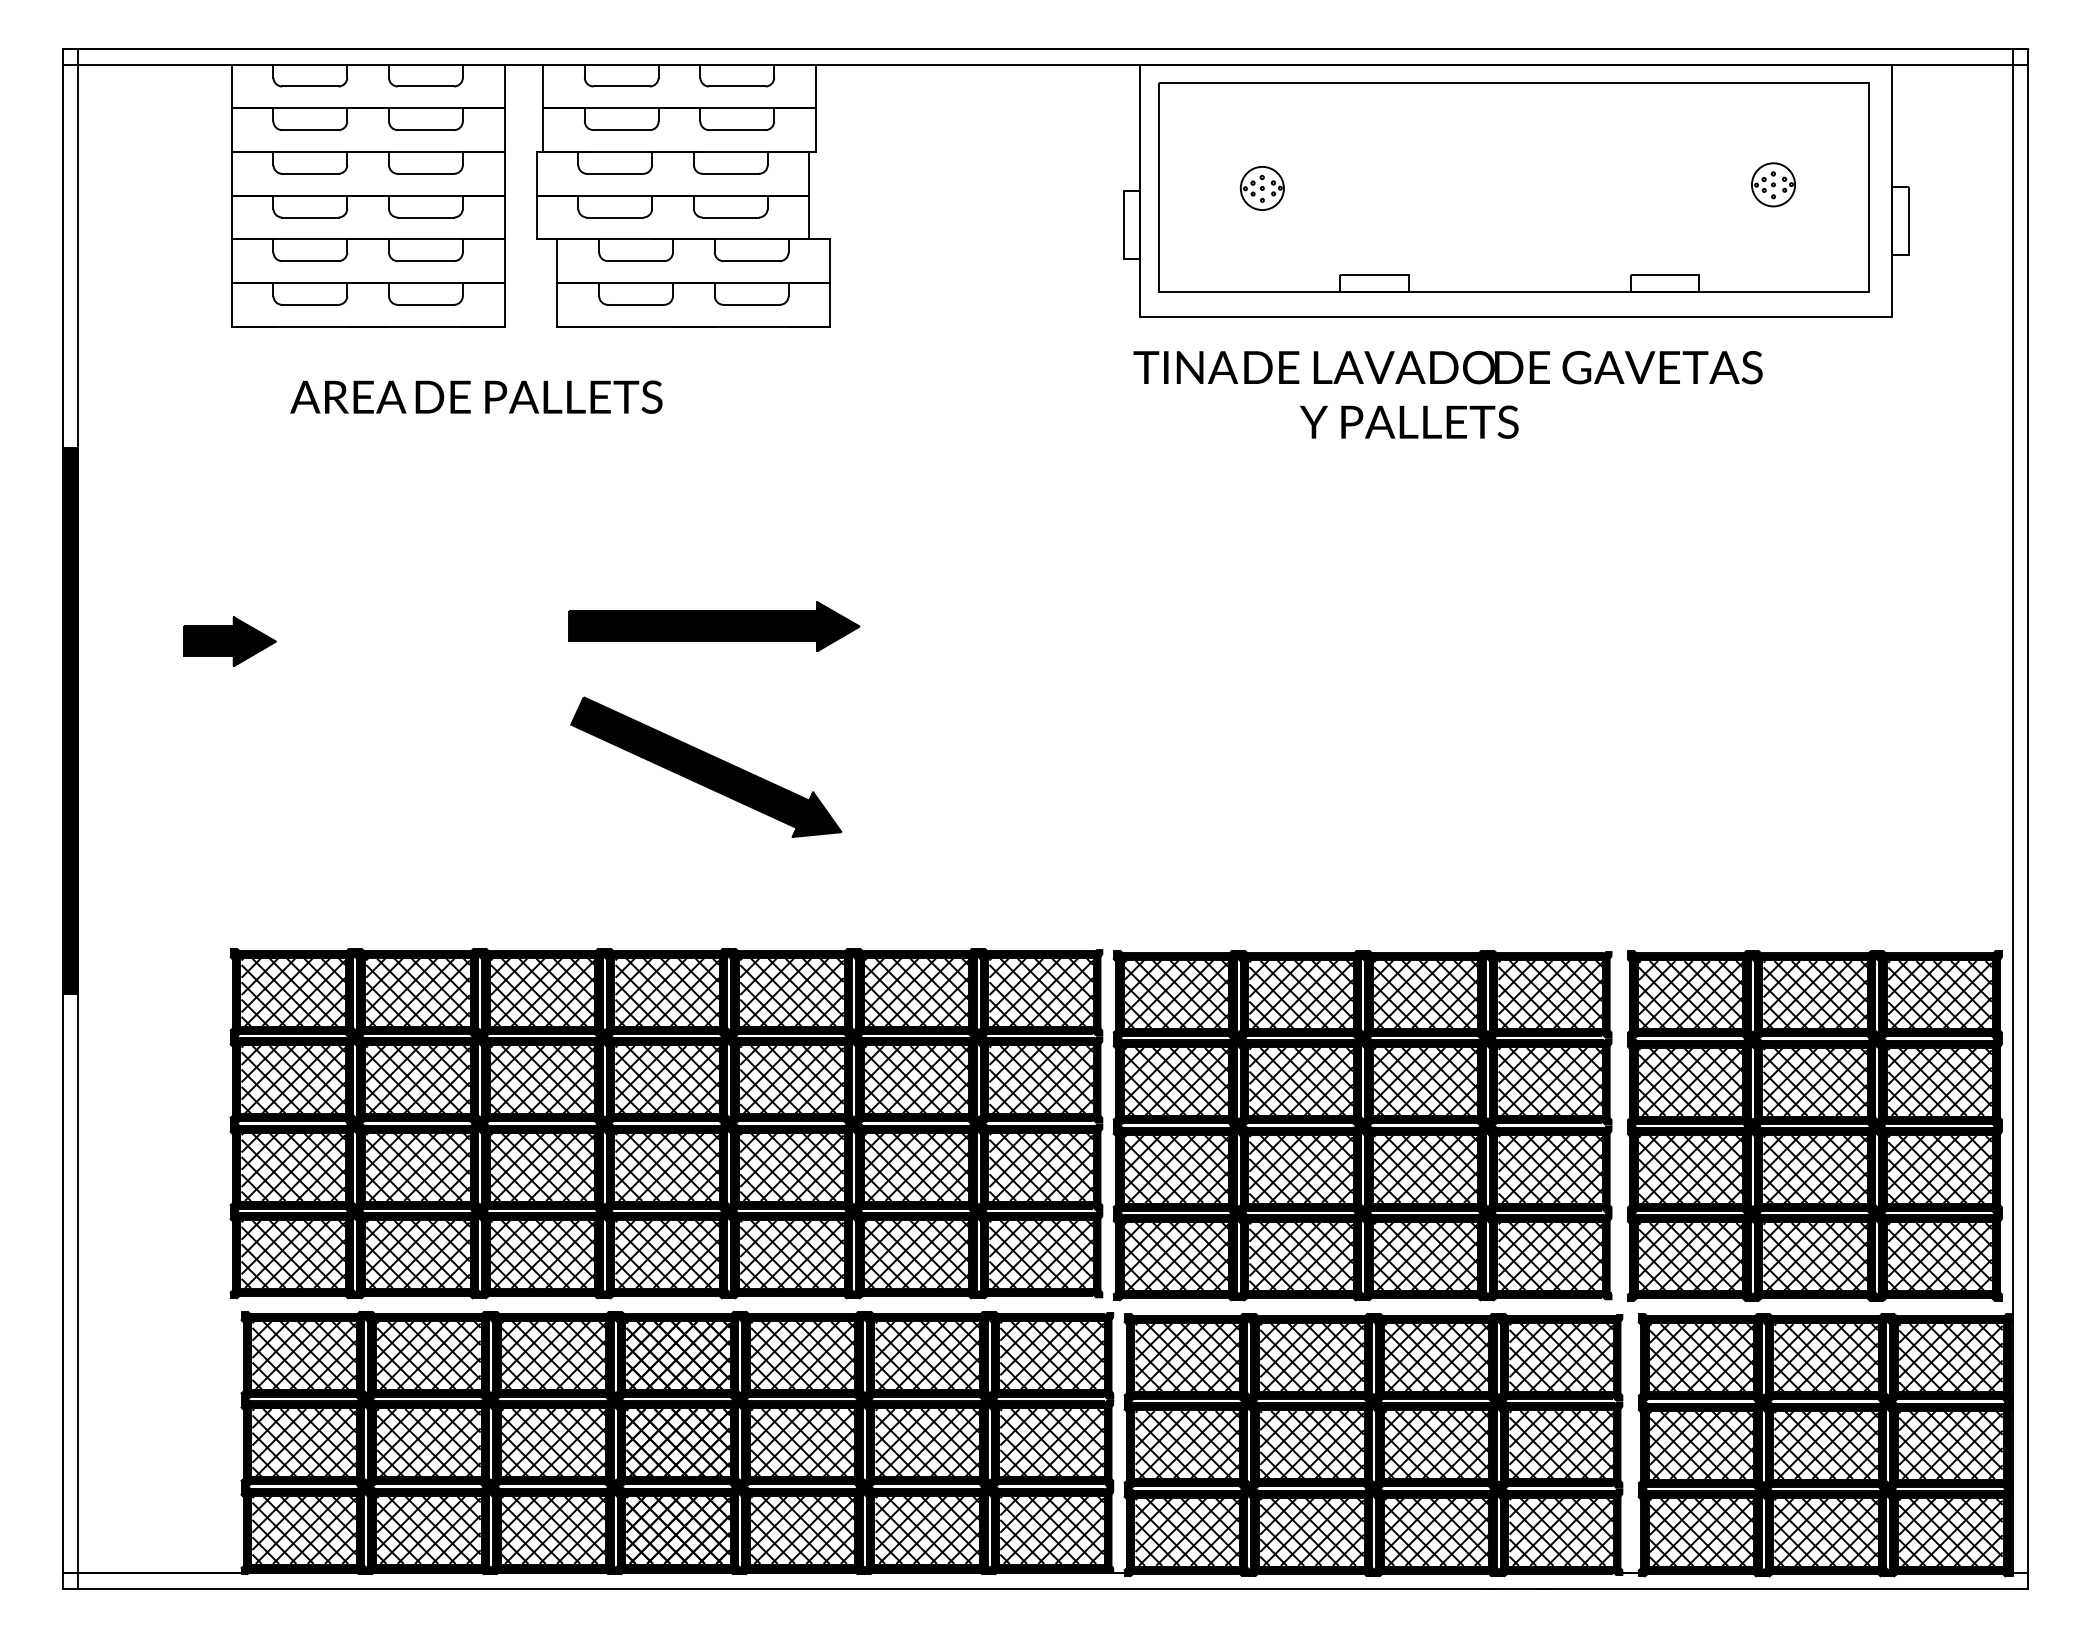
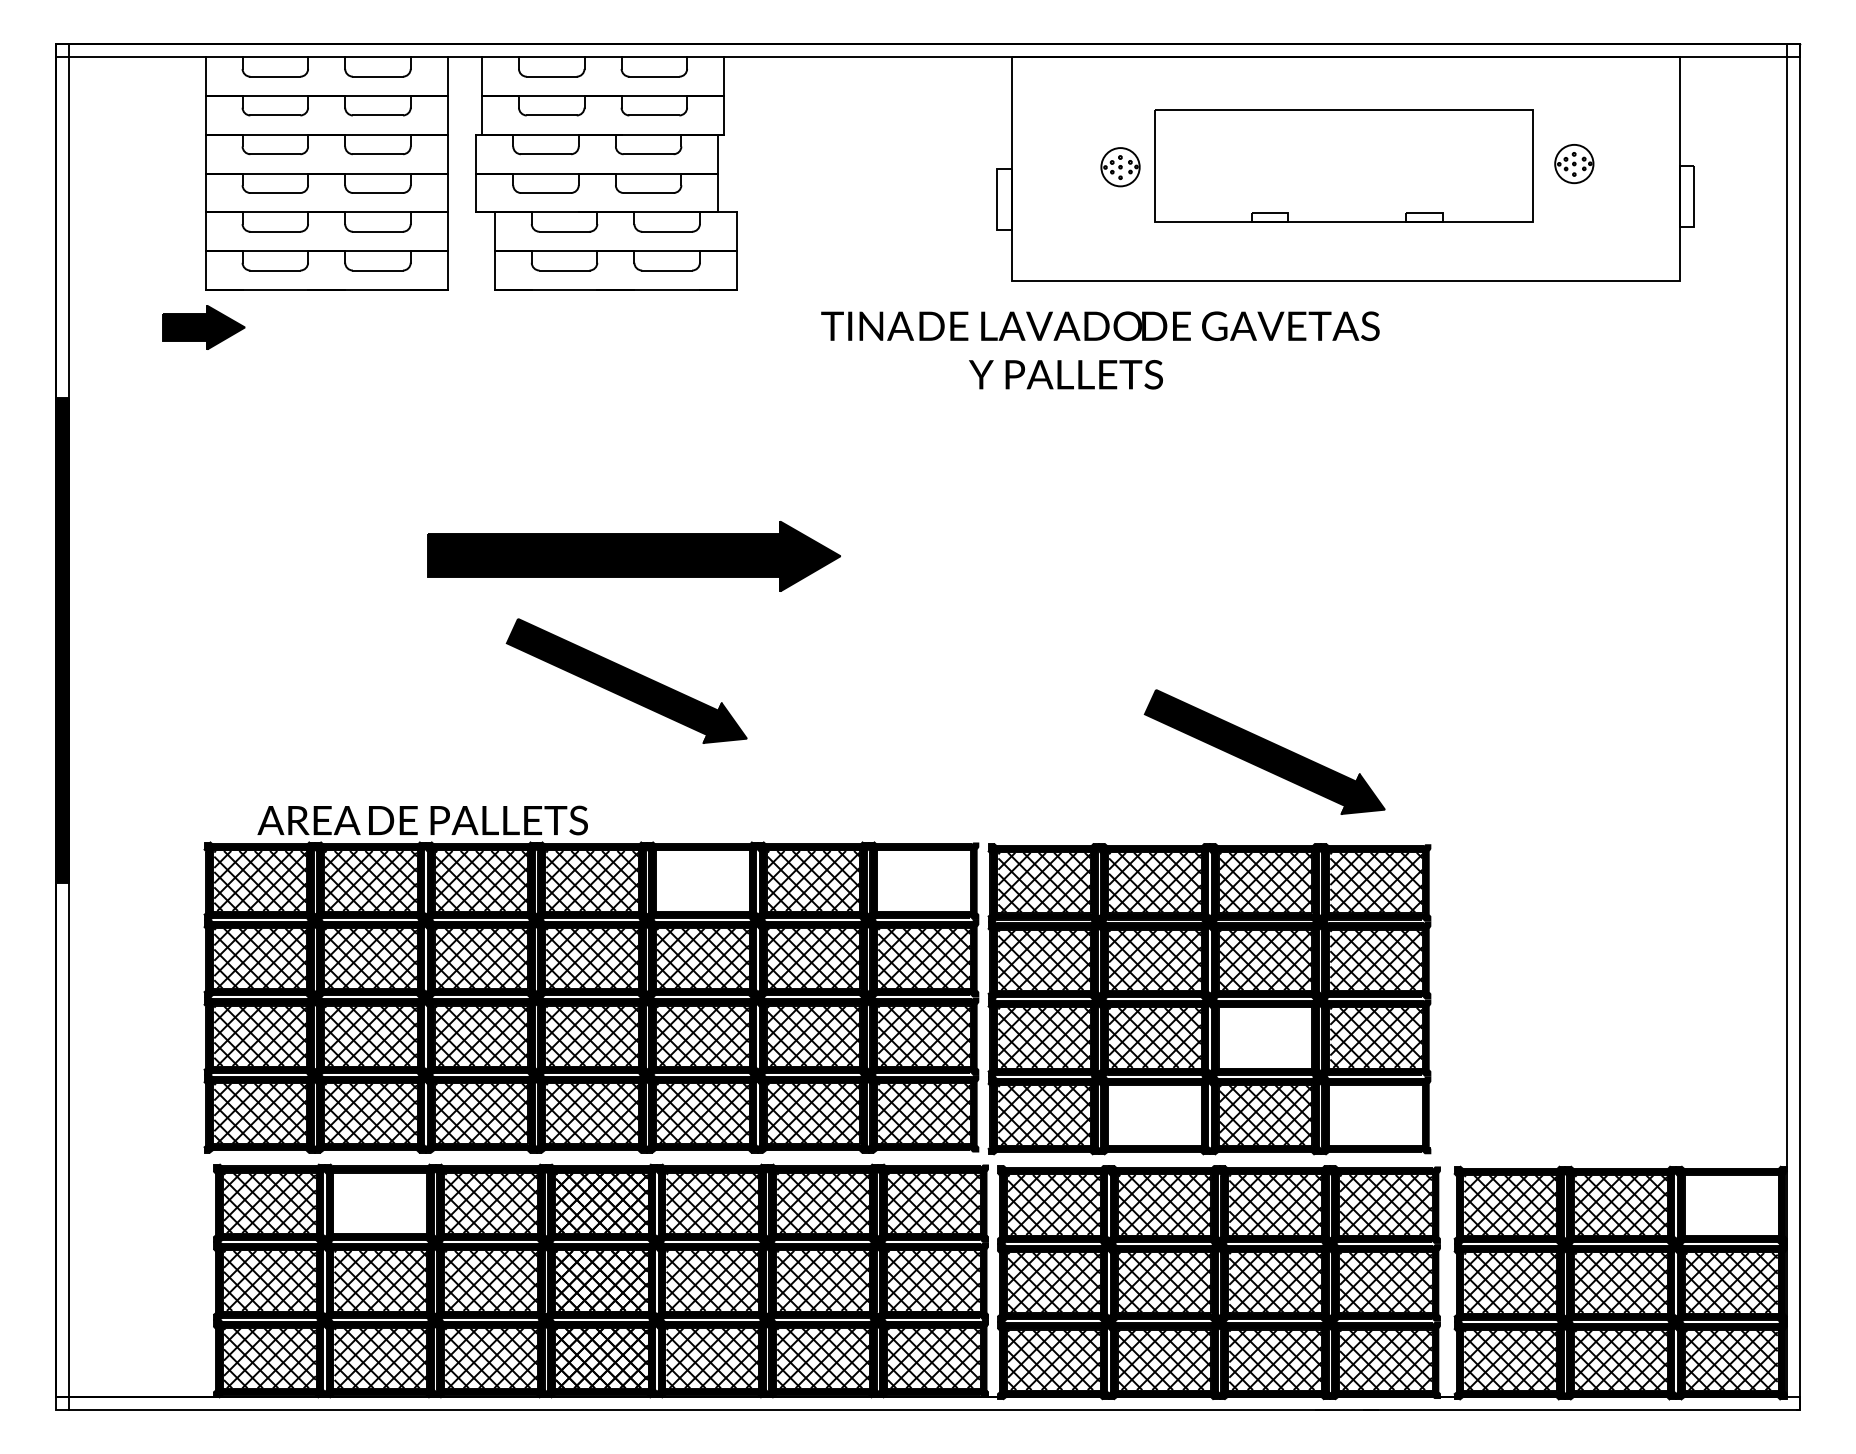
part: (1513, 186) -> (1343, 165), size x0.6
text: (1448, 394) -> (1100, 350), moved
text: (476, 397) -> (422, 820), moved
part: (713, 625) -> (633, 555), size x1.6
part: (229, 641) -> (203, 327), moved
part: (1424, 846) -> (1264, 751), added
hatch: (791, 991) -> (702, 880), removed
hatch: (1041, 991) -> (924, 880), removed
part: (1815, 1125) -> (1611, 999), removed
hatch: (1425, 1168) -> (1265, 1037), removed
hatch: (1300, 1256) -> (1154, 1115), removed
hatch: (1550, 1256) -> (1376, 1115), removed
hatch: (428, 1355) -> (380, 1203), removed
hatch: (1950, 1357) -> (1731, 1205), removed

